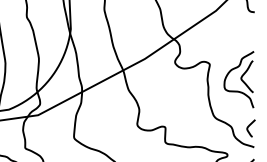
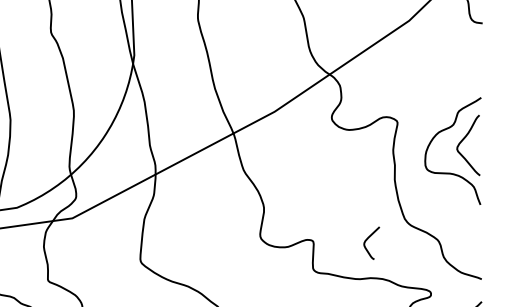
curve: (248, 128) -> (366, 243), moved

